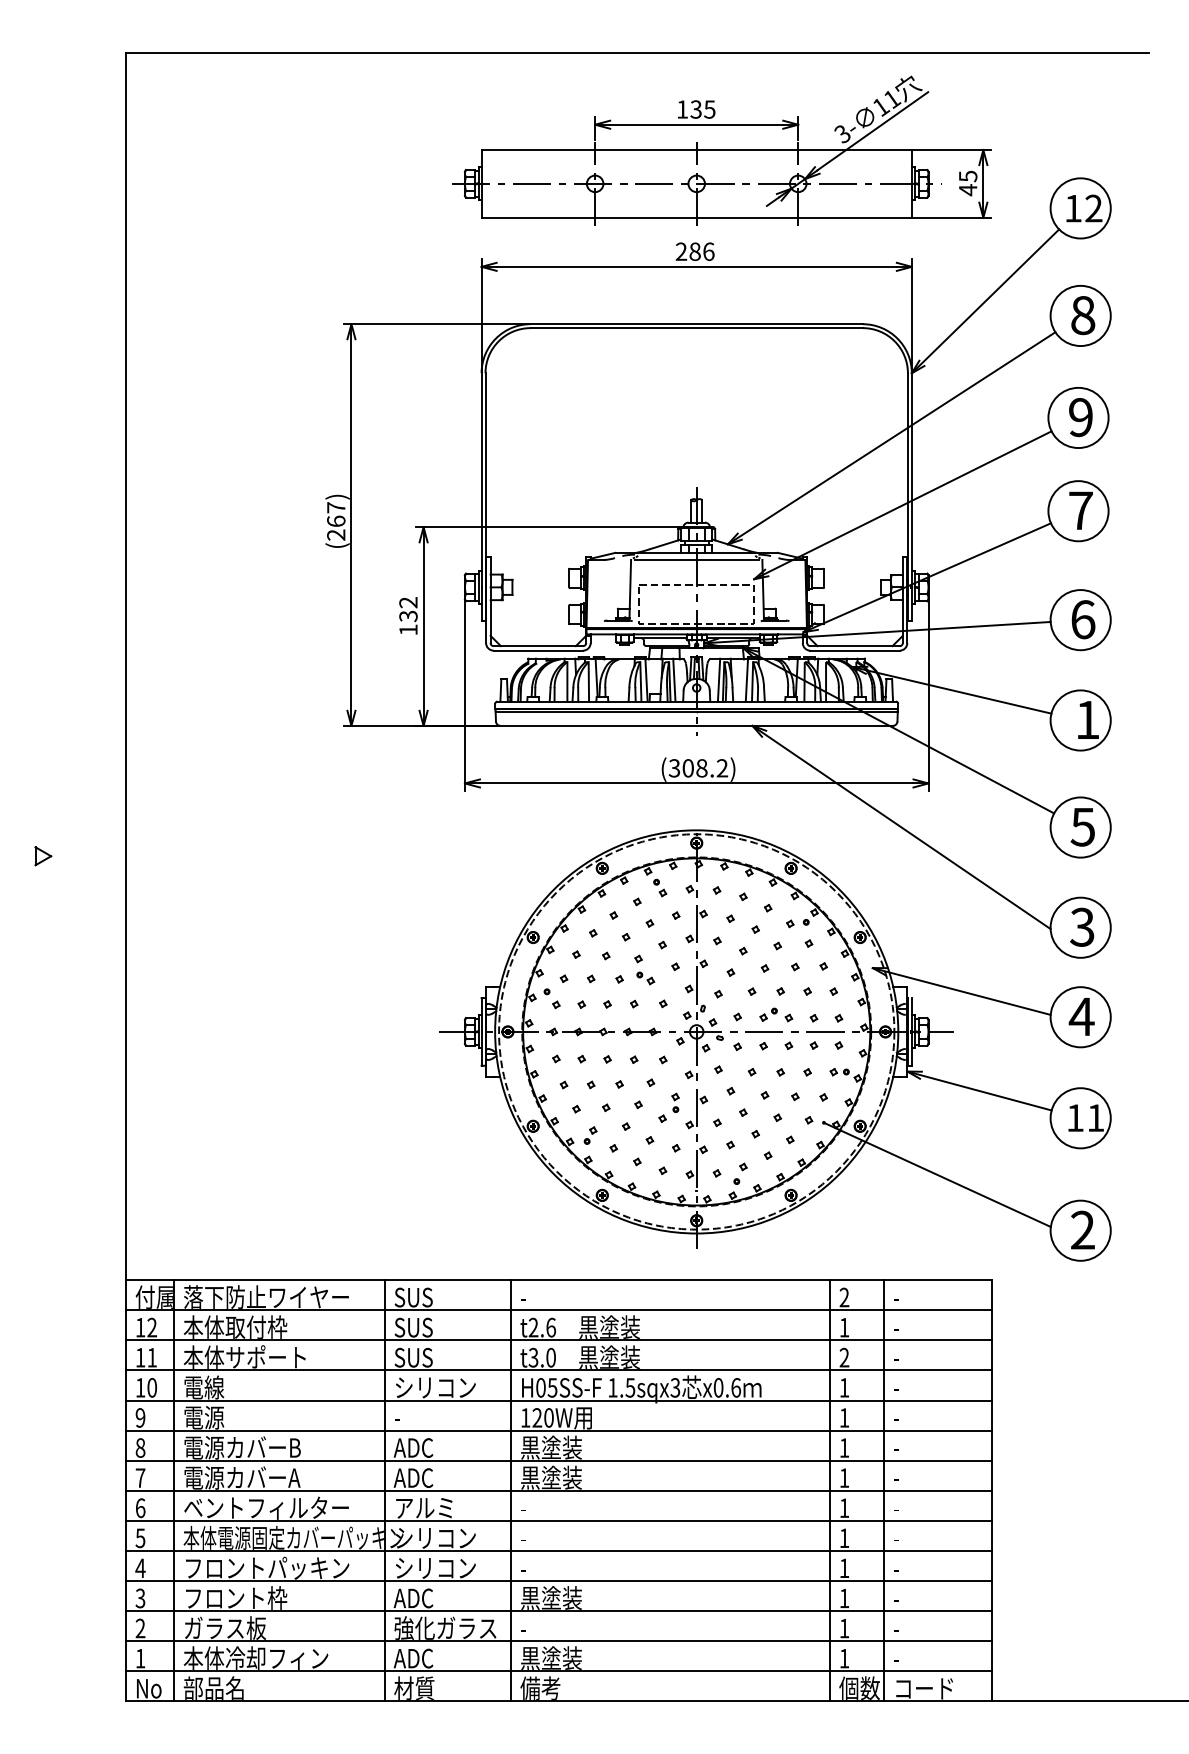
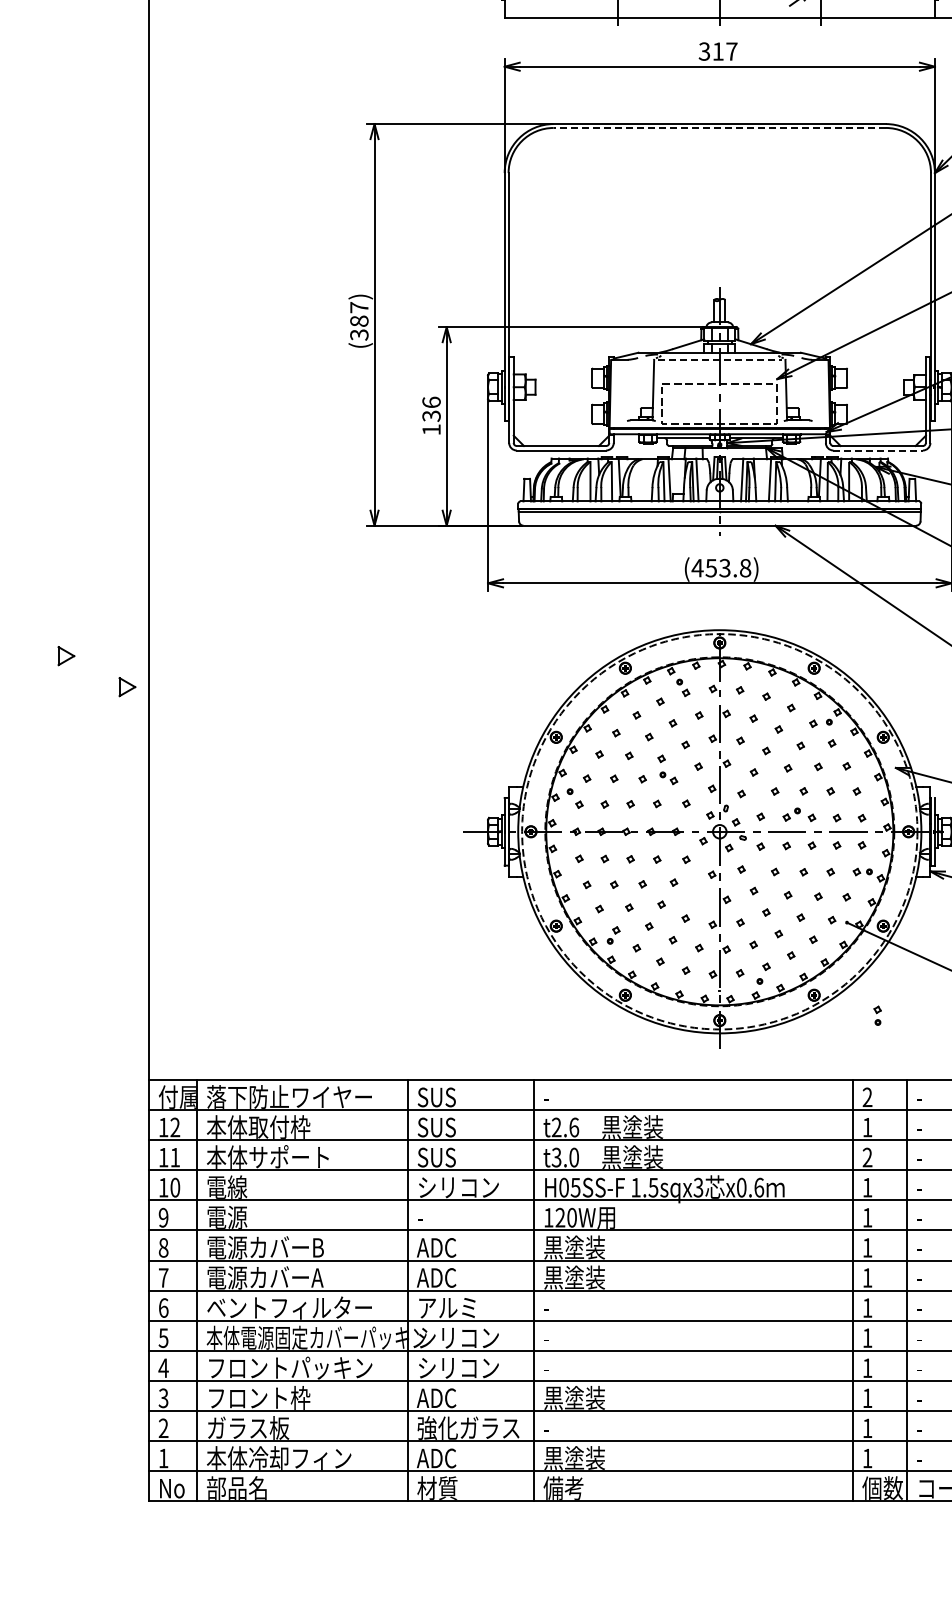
text: (694, 251) -> (717, 51), 286 -> 317
line: (696, 328) -> (719, 128), solid -> dashed
text: (336, 527) -> (359, 327), (267) -> (387)
line: (697, 559) -> (720, 359), solid -> dashed
text: (408, 602) -> (431, 402), 132 -> 136
line: (855, 650) -> (878, 450), solid -> dashed
text: (698, 768) -> (721, 568), (308.2) -> (453.8)
part: (104, 887) -> (127, 687), added
part: (675, 1102) -> (877, 1015), moved

